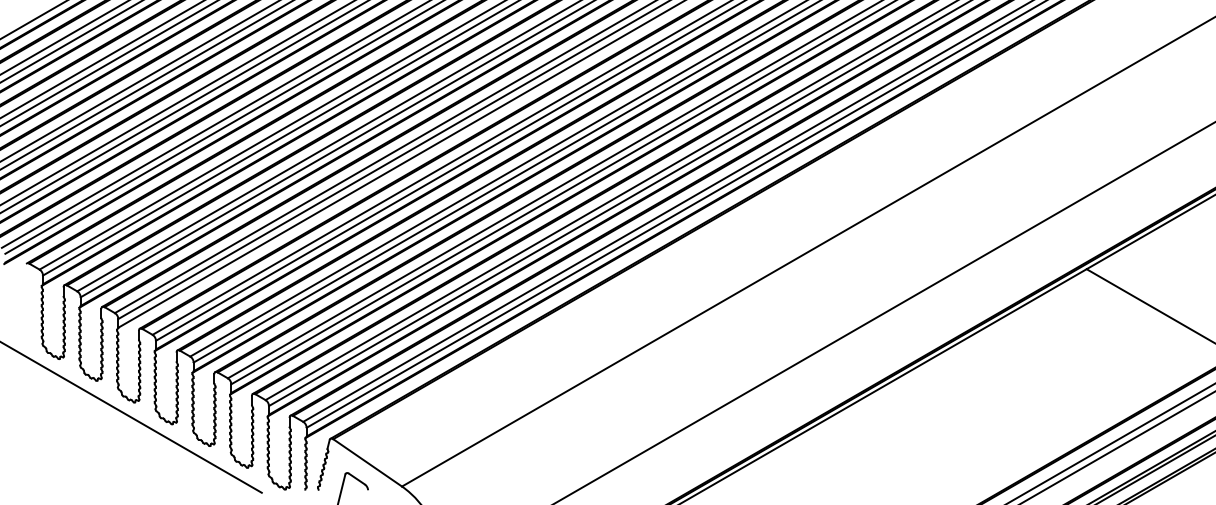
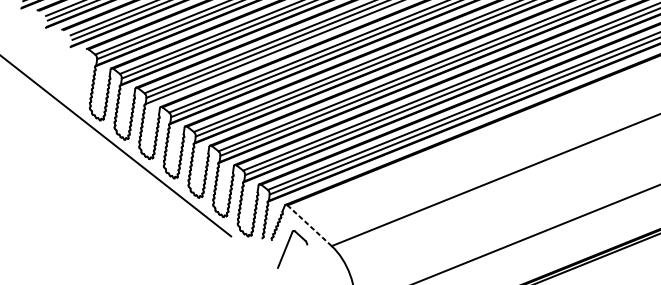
line: (367, 462) -> (309, 225), solid -> dashed

